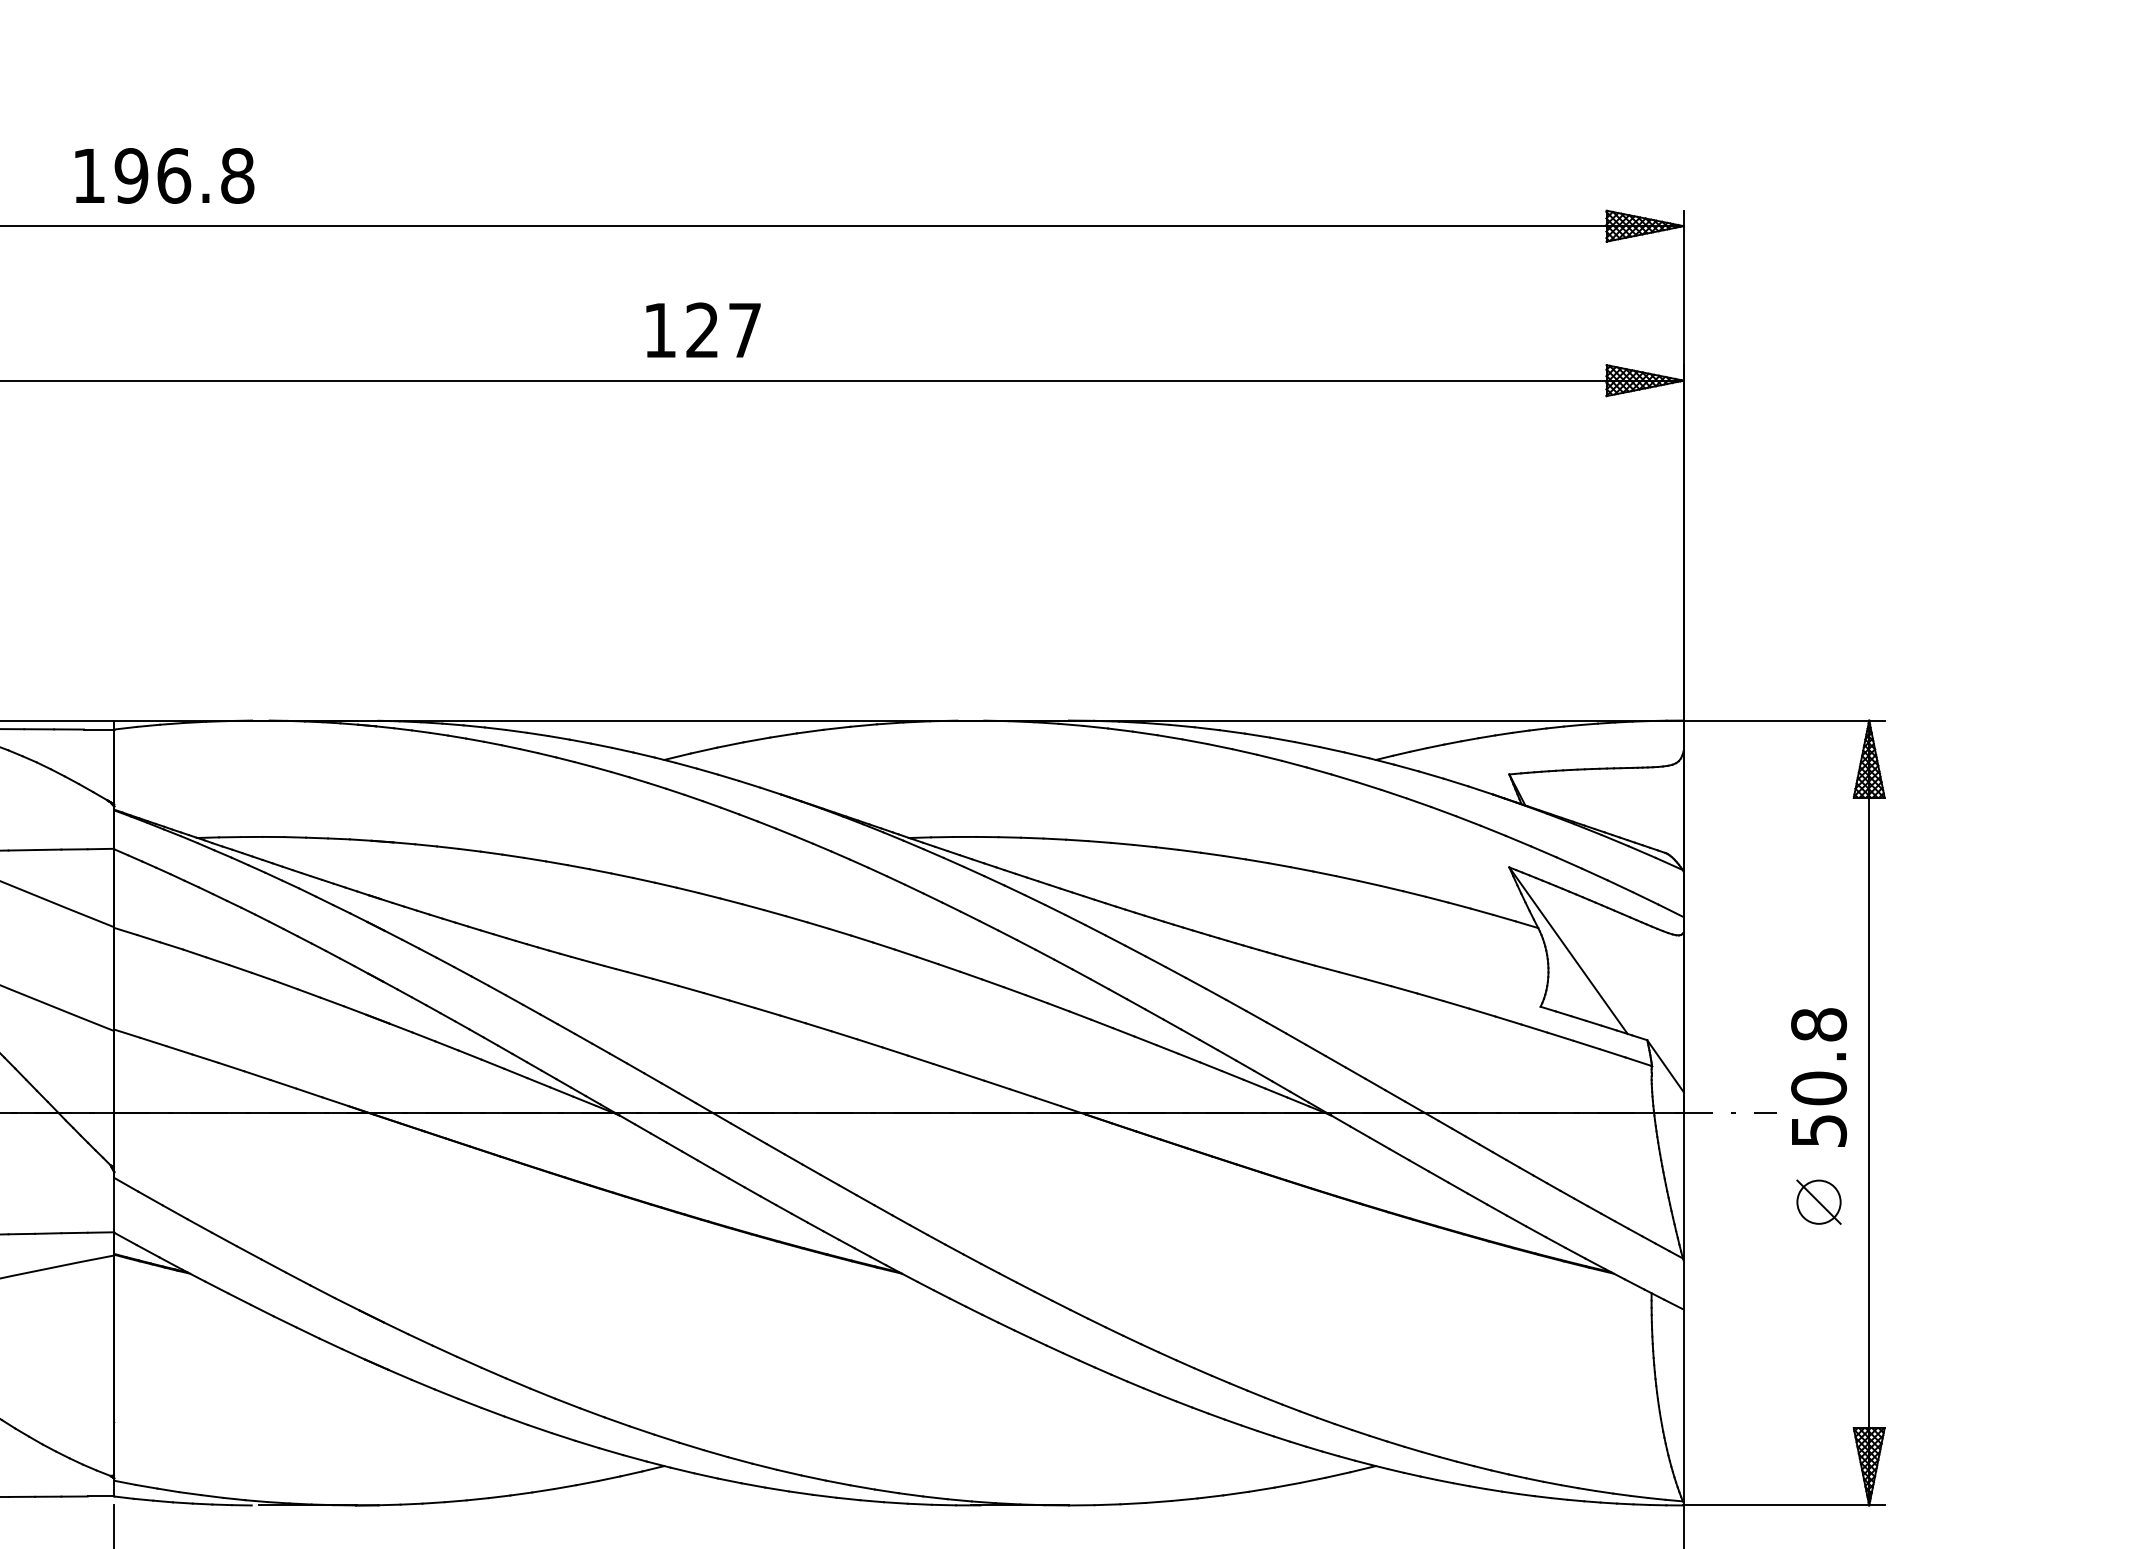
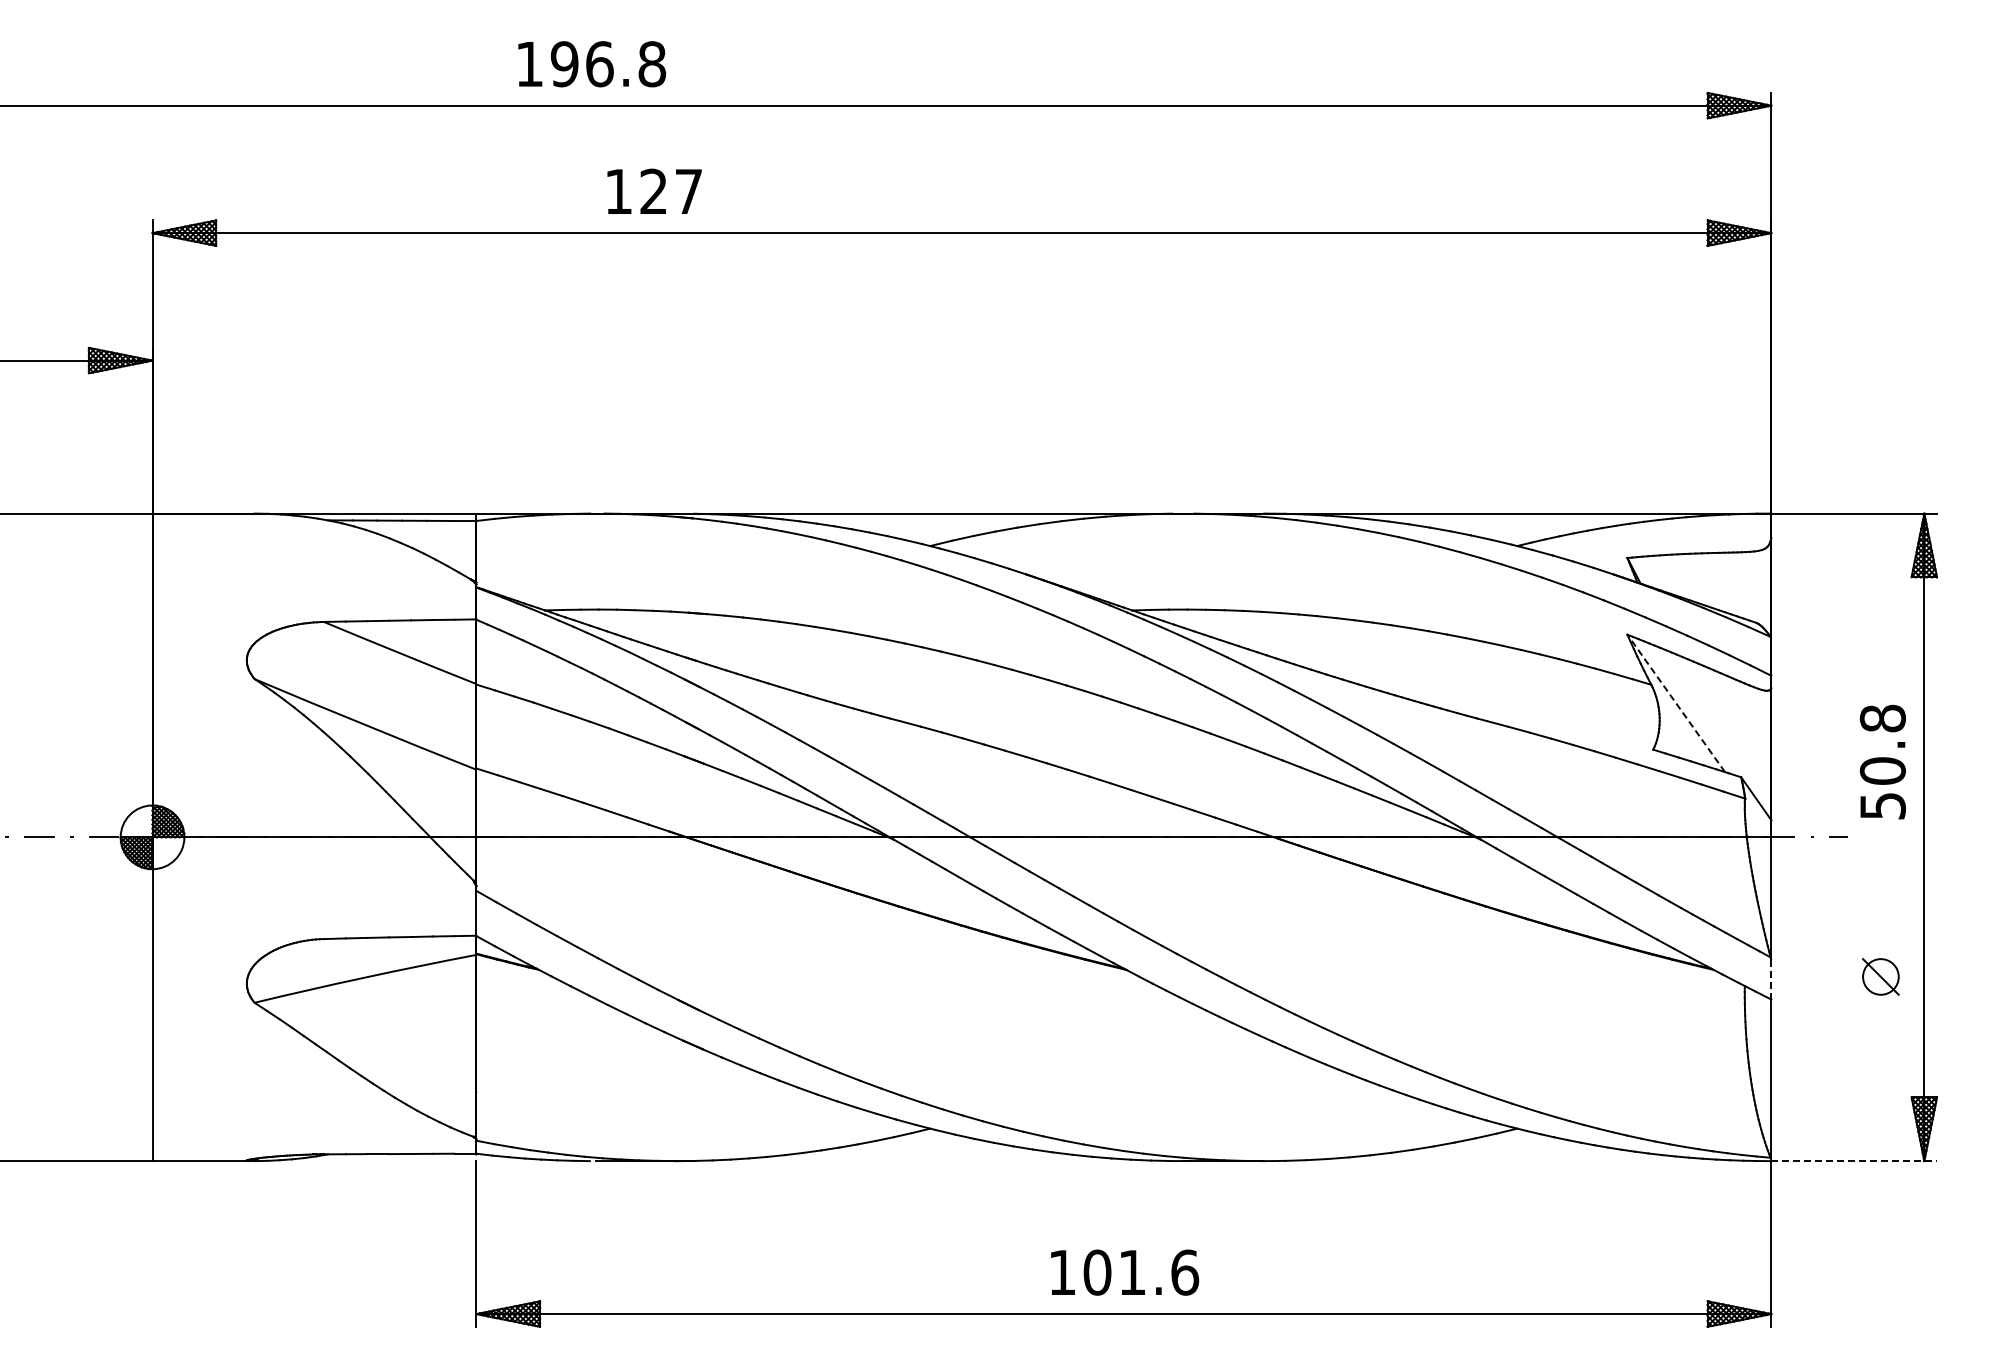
text: (165, 176) -> (592, 64), moved
text: (703, 328) -> (654, 190), moved
line: (1567, 950) -> (1675, 703), solid -> dashed
text: (1818, 1076) -> (1882, 761), moved
part: (1818, 1201) -> (1880, 976), moved
line: (1683, 1285) -> (1771, 979), solid -> dashed
line: (1784, 1505) -> (1854, 1161), solid -> dashed

